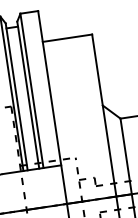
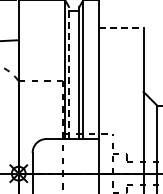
line: (67, 38) -> (121, 28), solid -> dashed
line: (17, 96) -> (69, 72), solid -> dashed

